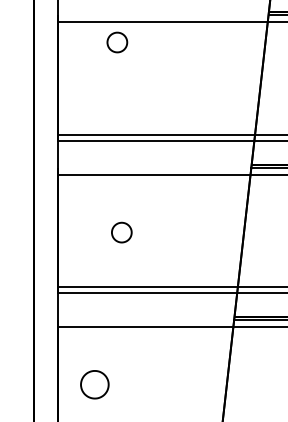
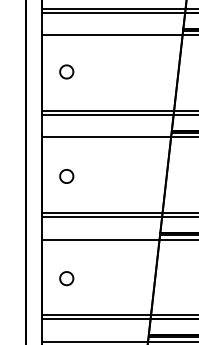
part: (116, 41) -> (66, 71), moved
part: (121, 232) -> (66, 176), moved
part: (94, 384) -> (66, 278), size x0.71

